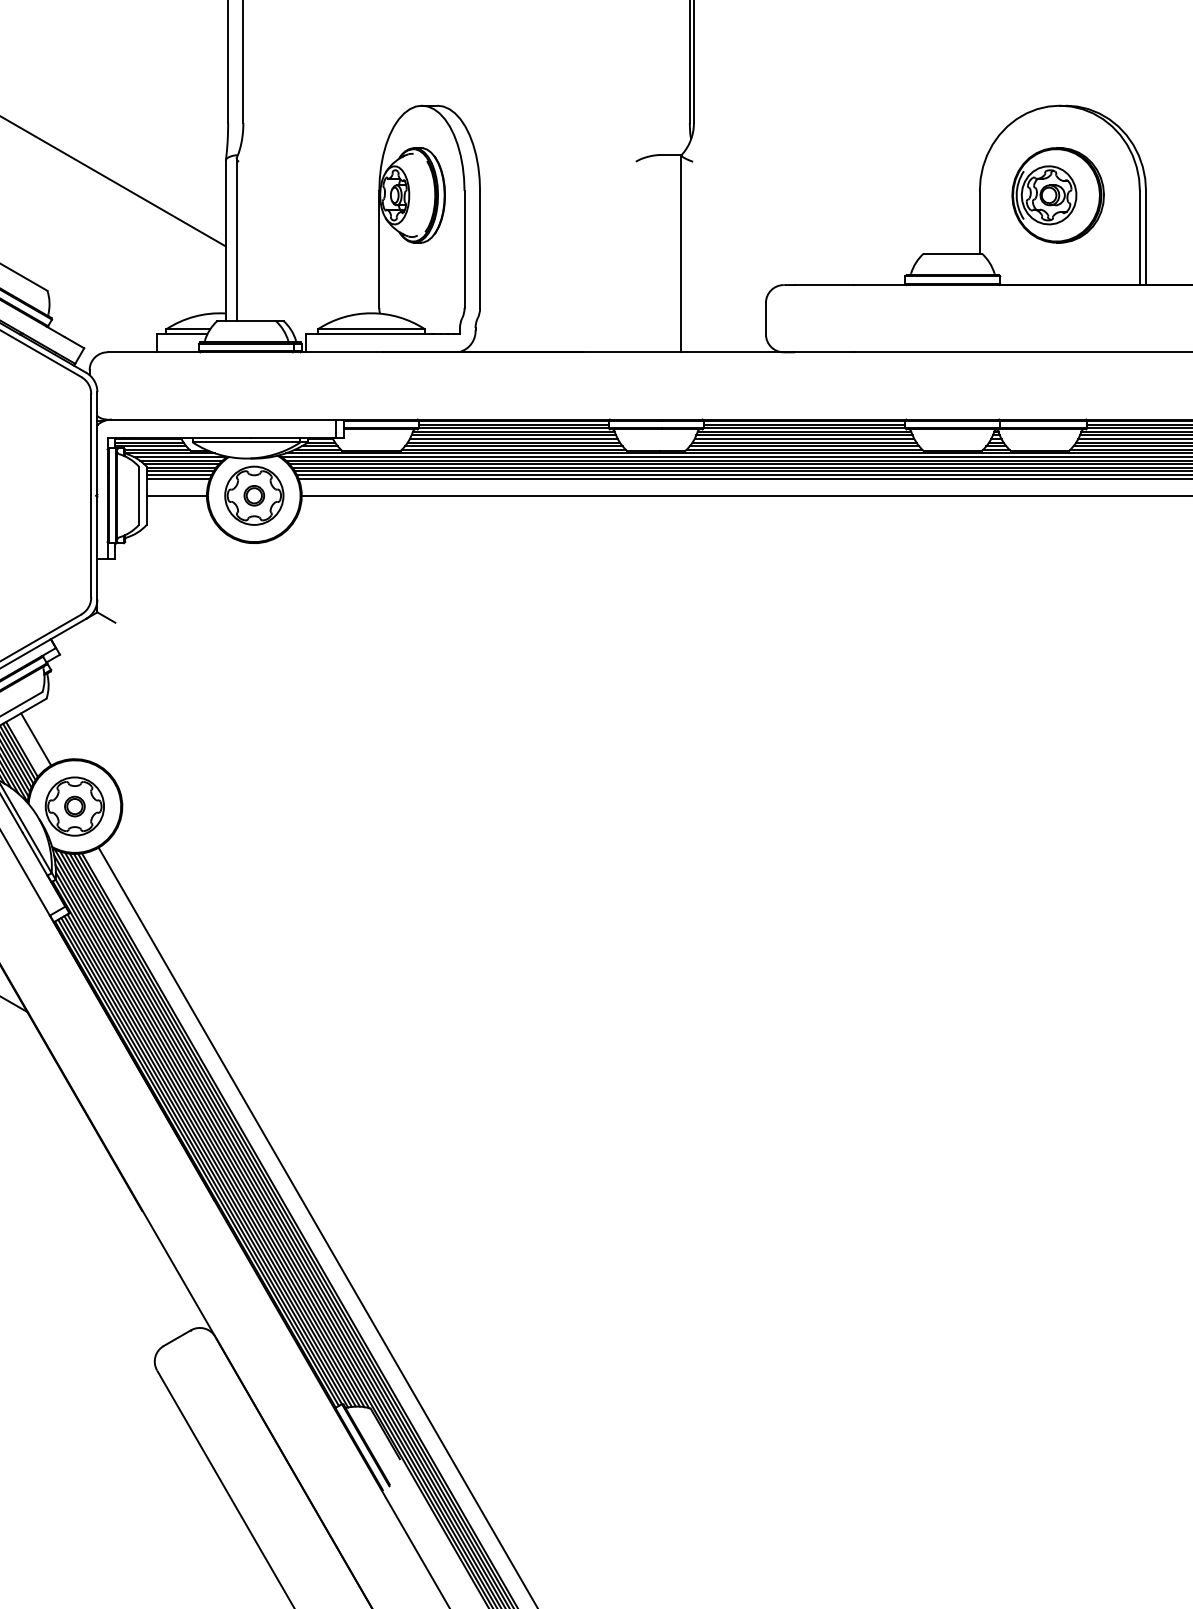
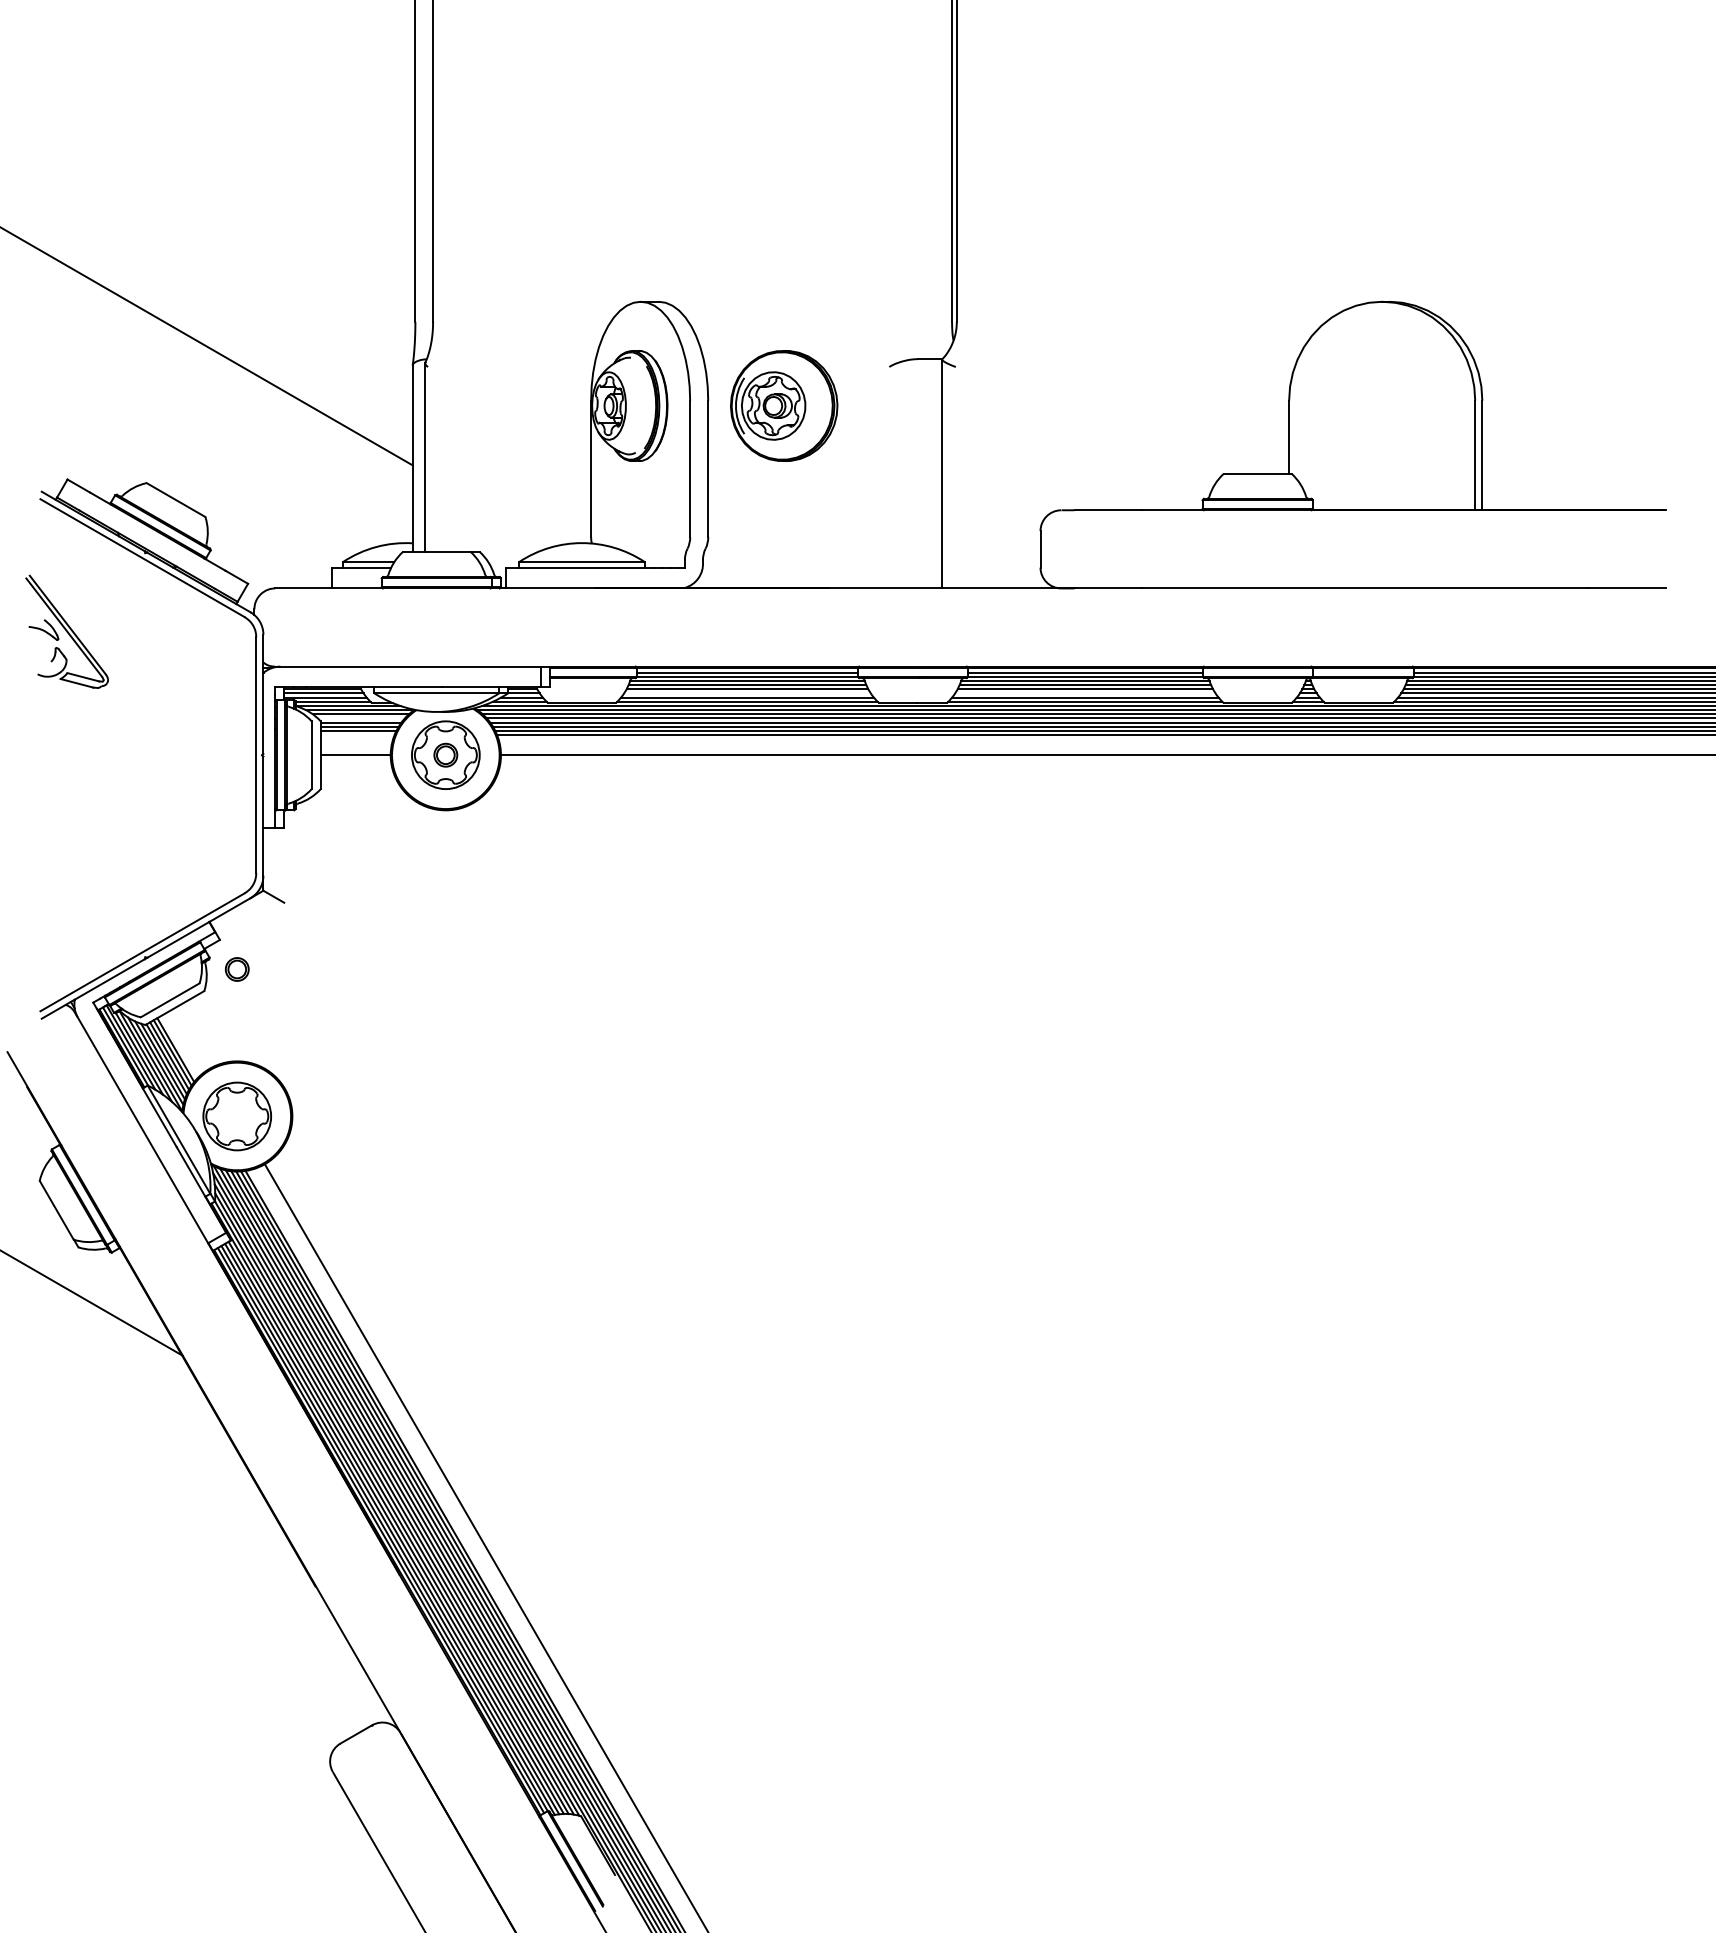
part: (1058, 194) -> (784, 405), moved
line: (513, 442) -> (747, 693), removed
line: (804, 442) -> (1085, 693), removed
line: (180, 464) -> (360, 718), removed
line: (178, 478) -> (357, 735), removed
line: (35, 739) -> (191, 1038), removed
part: (74, 806) -> (236, 969), moved

